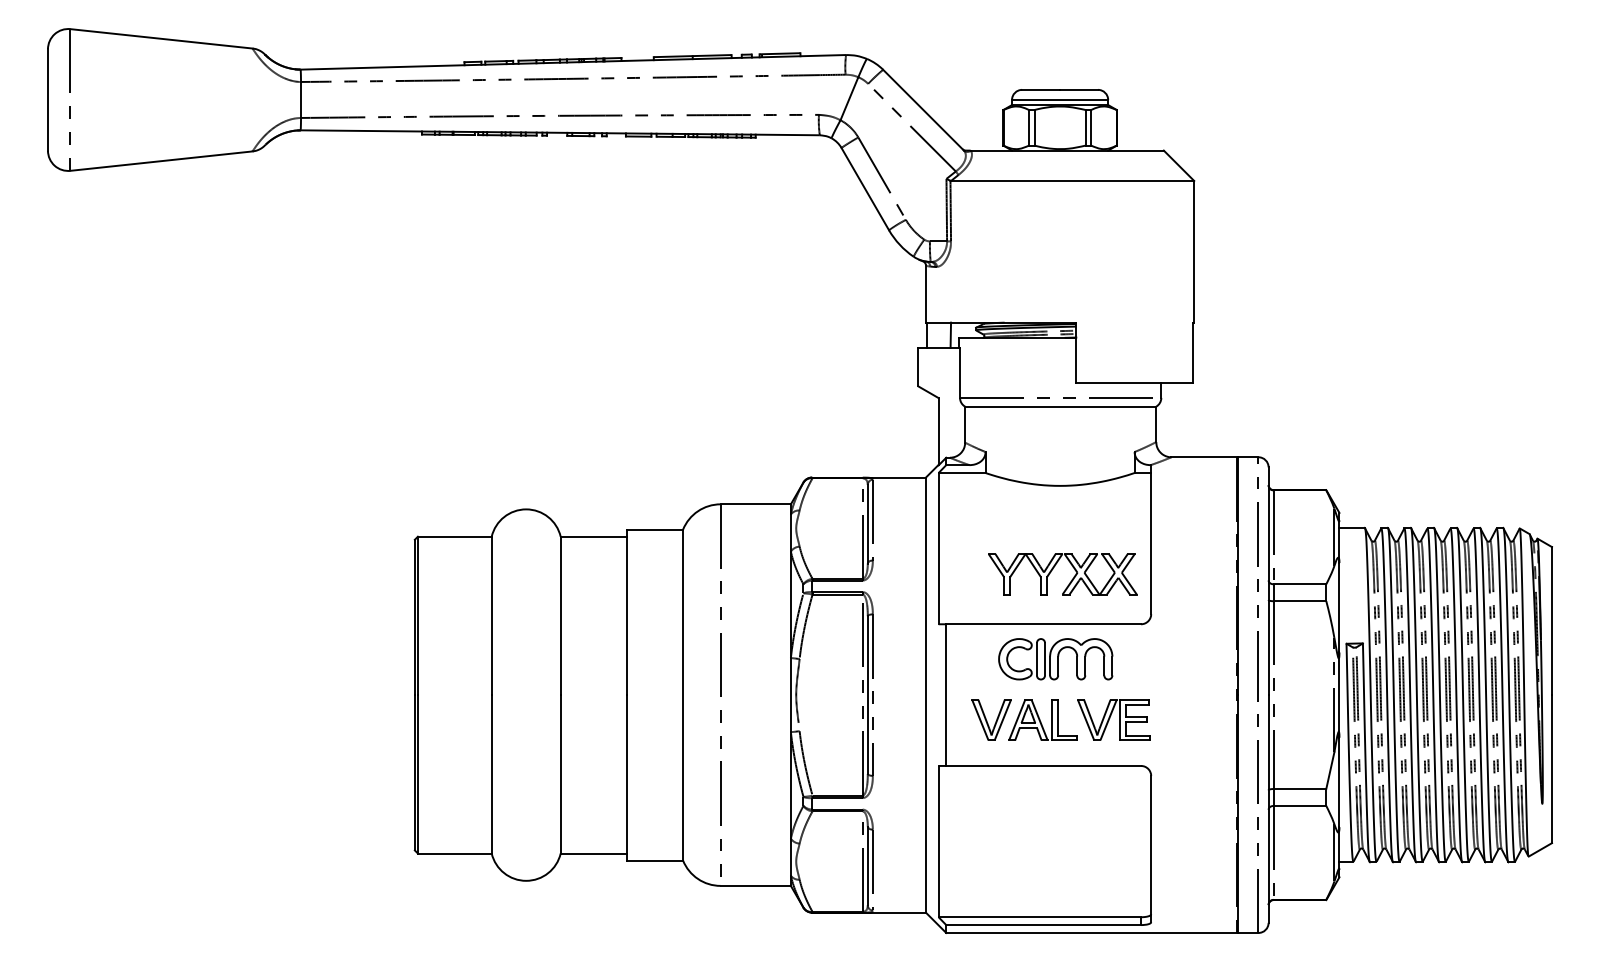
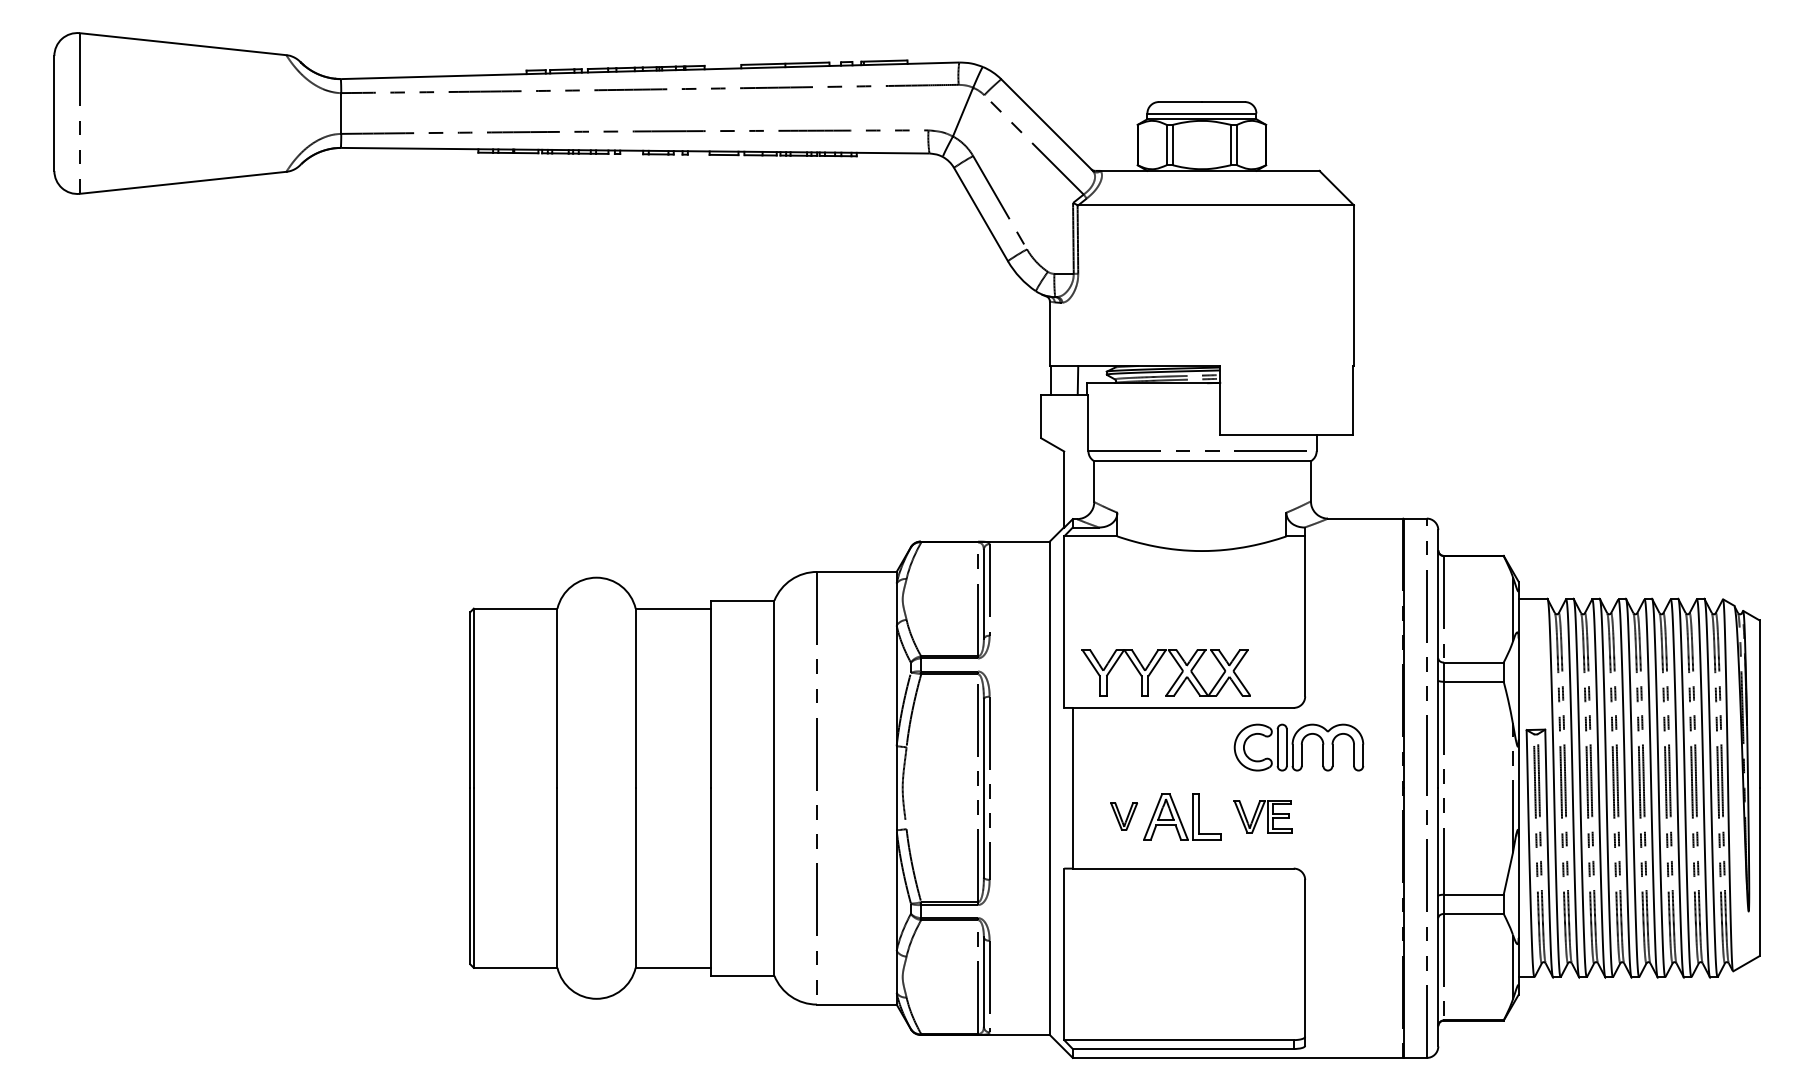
part: (1053, 569) -> (1155, 667), moved
part: (1055, 659) -> (1298, 747), moved
part: (991, 719) -> (1124, 815), size x0.6
part: (1113, 719) -> (1262, 815), size x0.7

